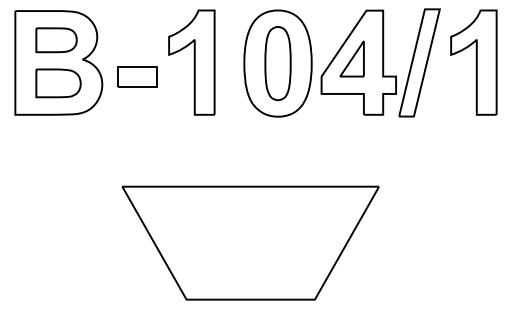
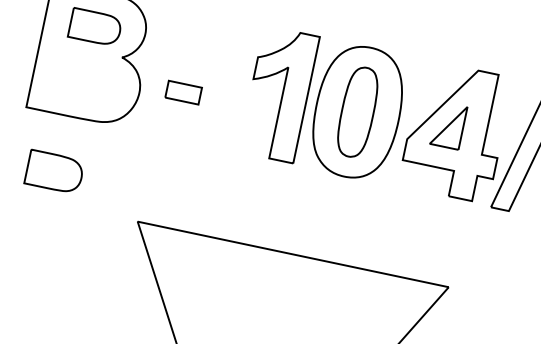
part: (191, 62) -> (278, 94), moved
part: (137, 76) -> (184, 91), size x0.7
part: (58, 83) -> (54, 172), moved

